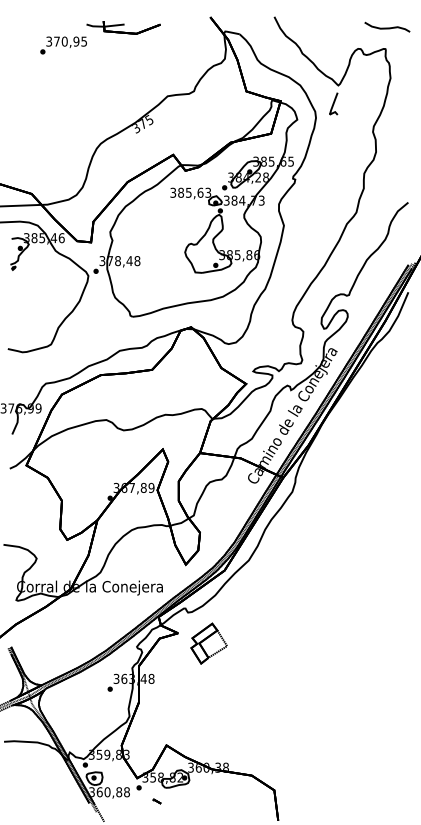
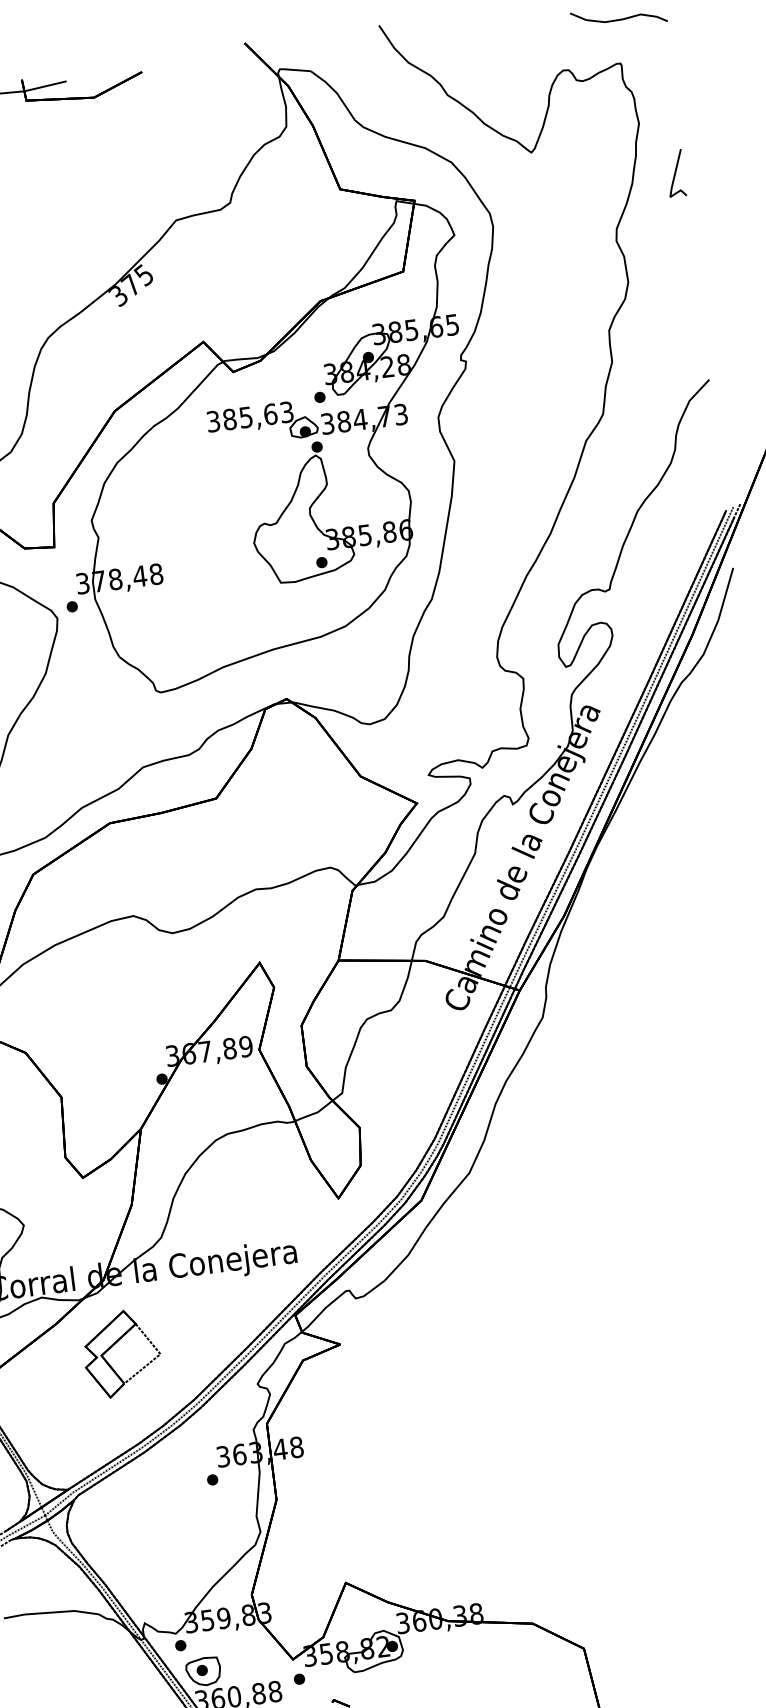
curve: (333, 103) -> (674, 172), moved
part: (208, 643) -> (120, 1353), moved

